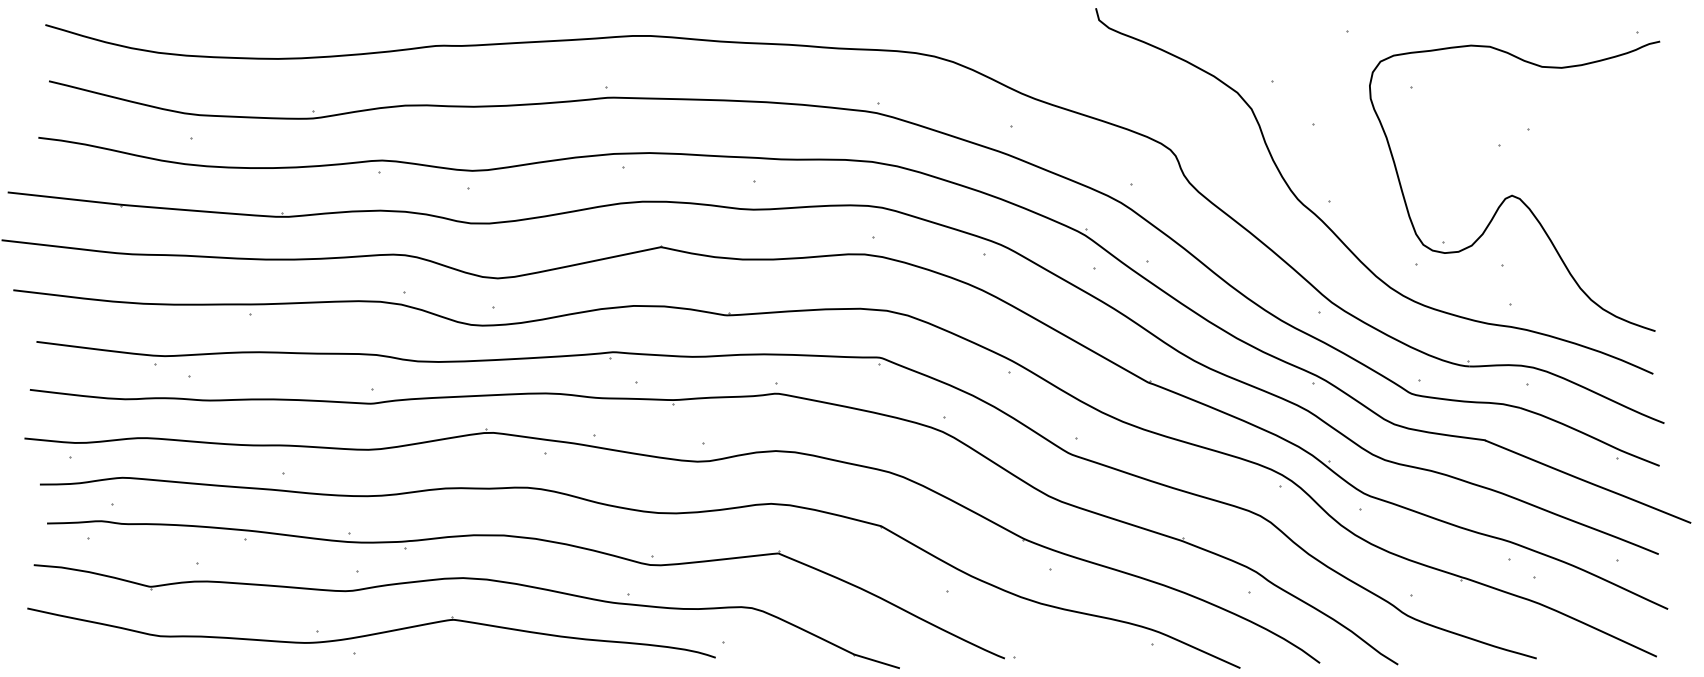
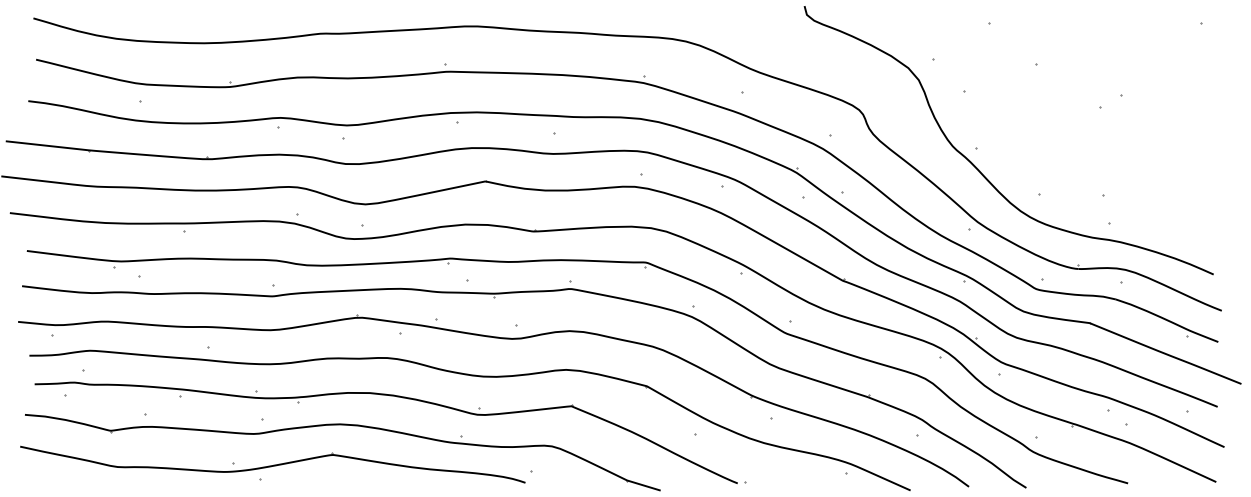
part: (1512, 194) -> (1110, 142), removed

